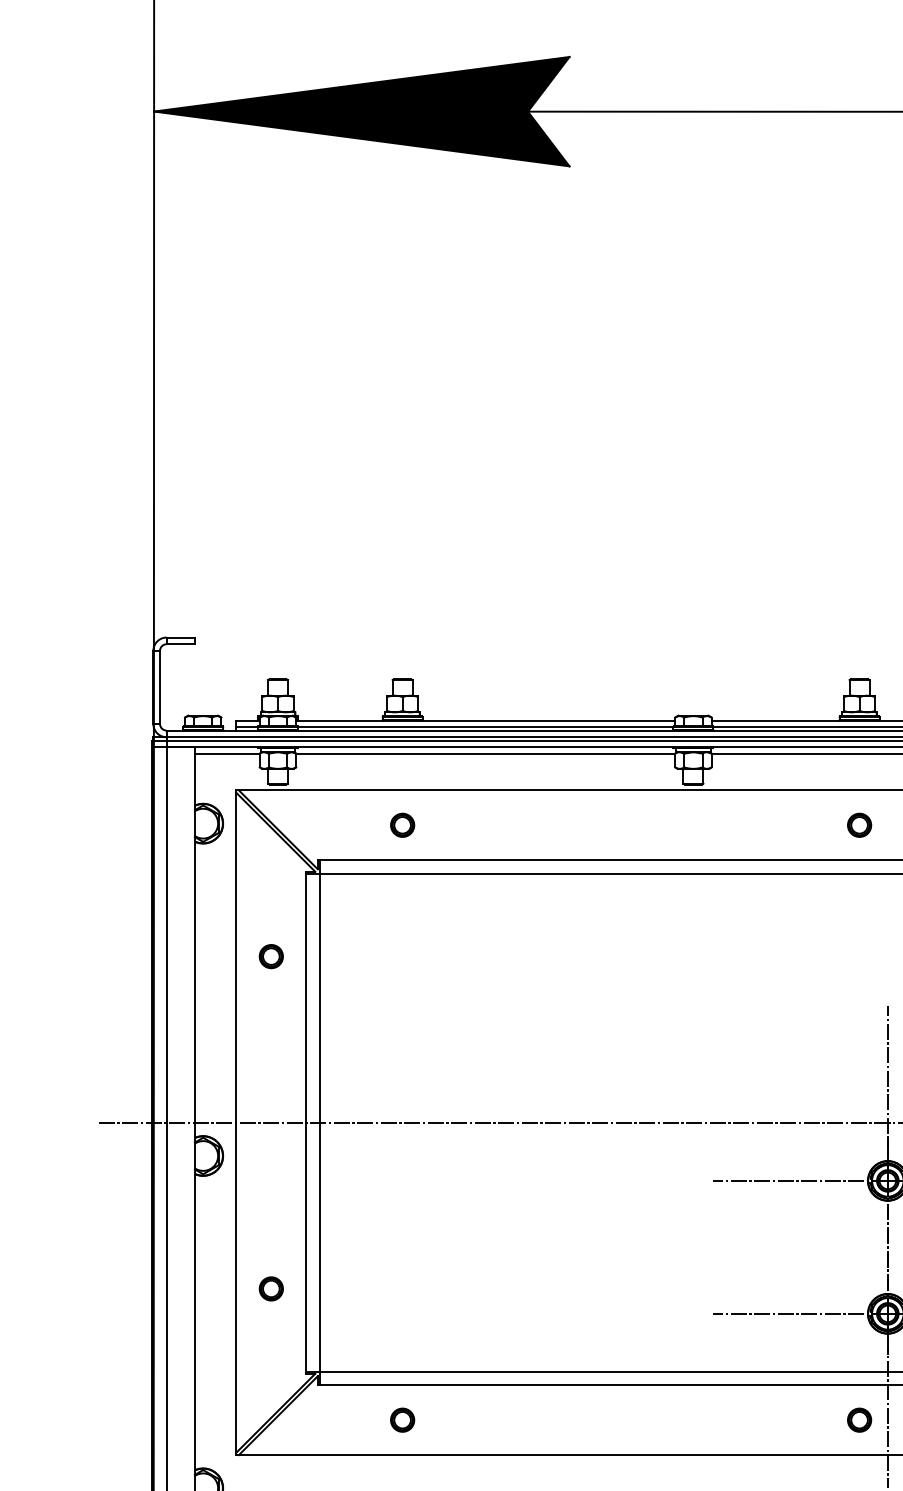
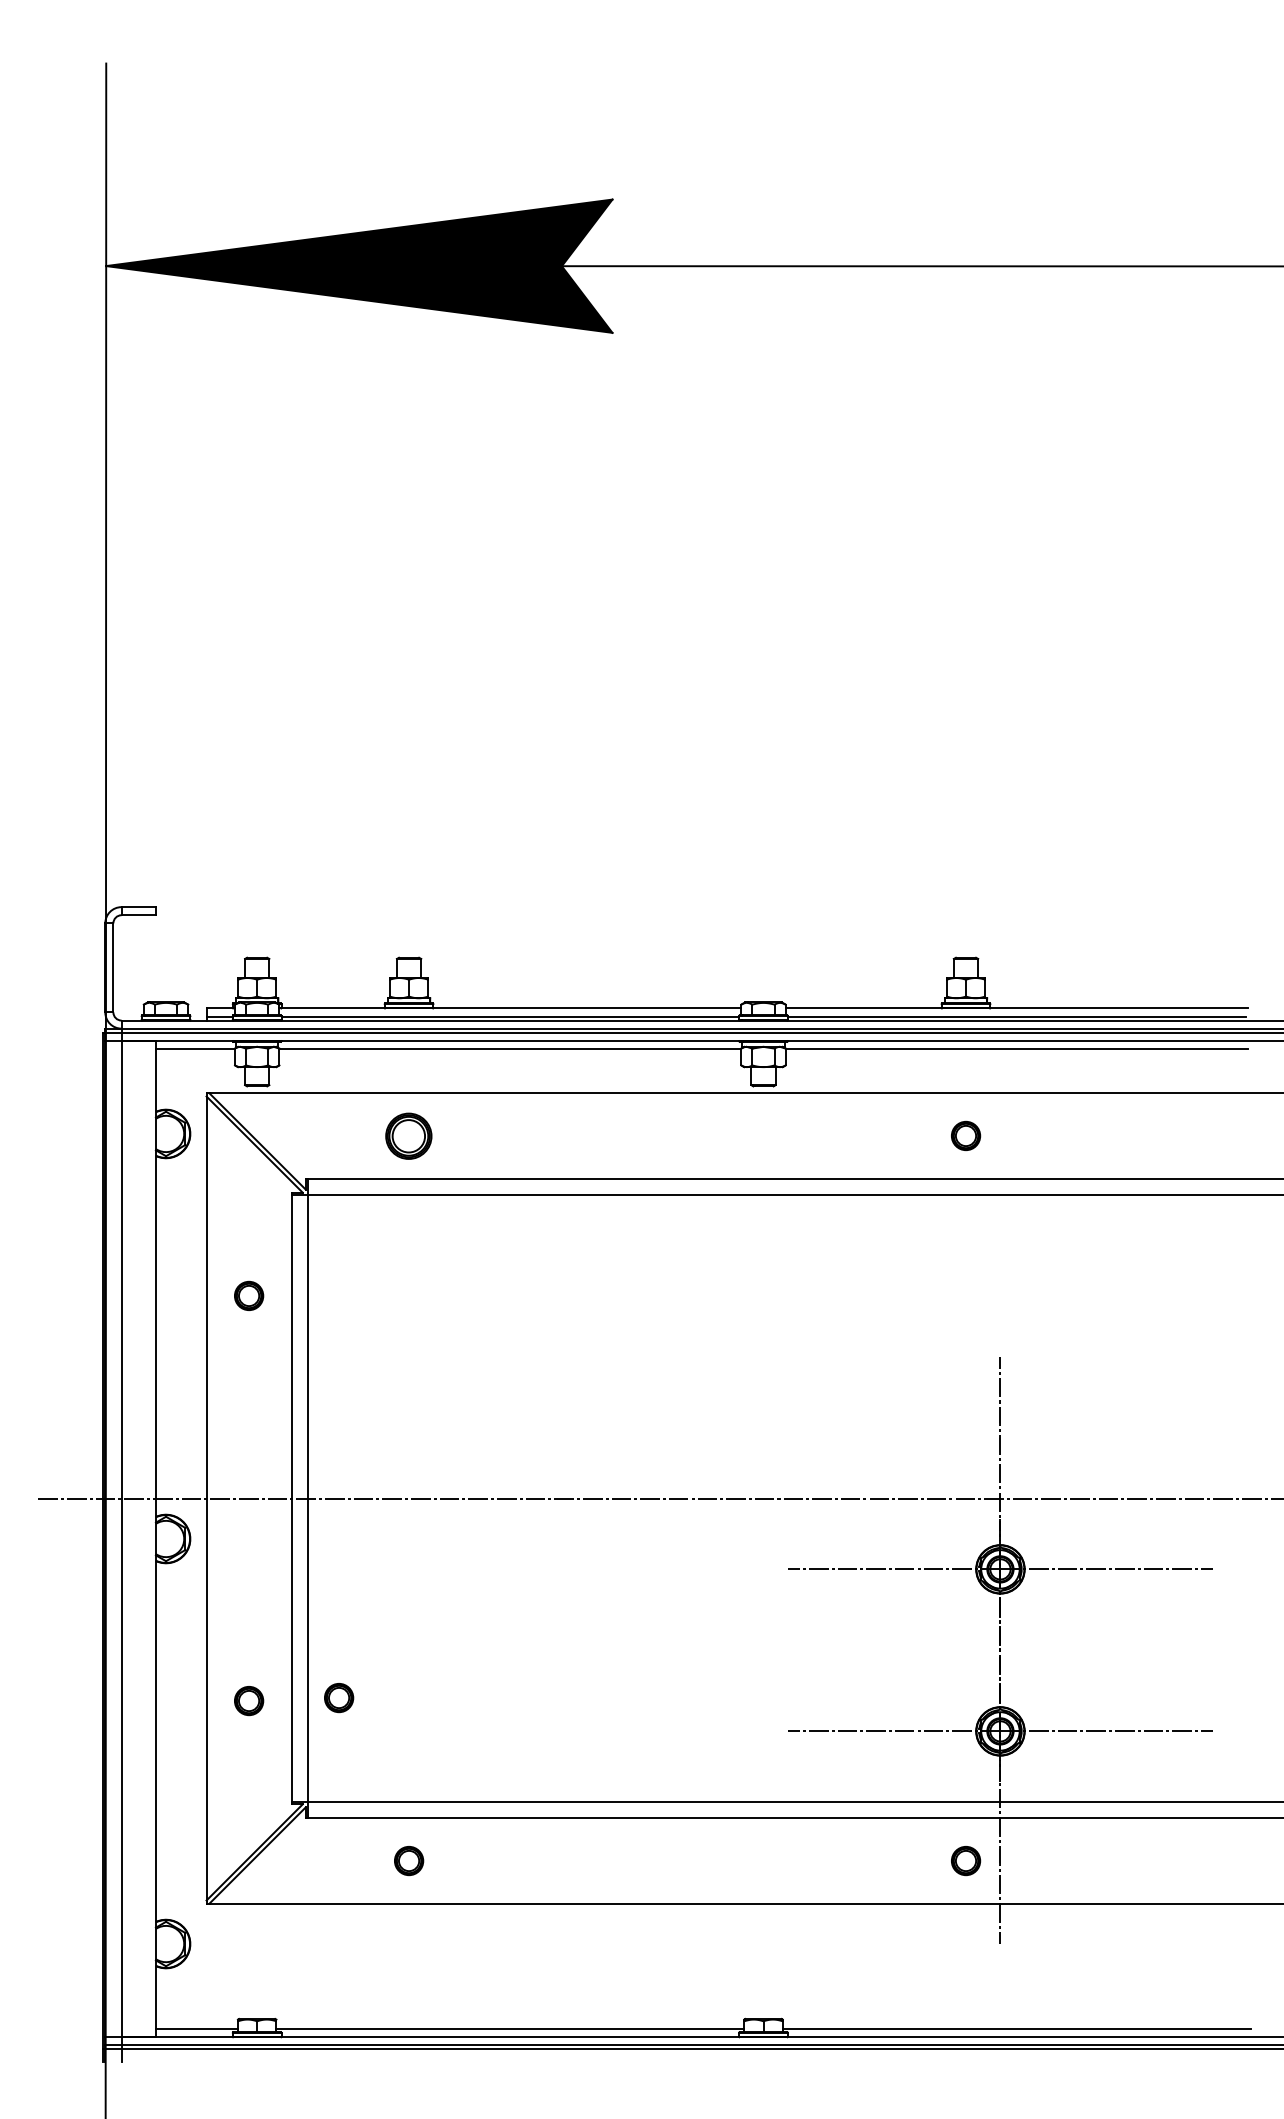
part: (402, 824) -> (409, 1135), size x1.6
part: (345, 1286) -> (339, 1698), added

